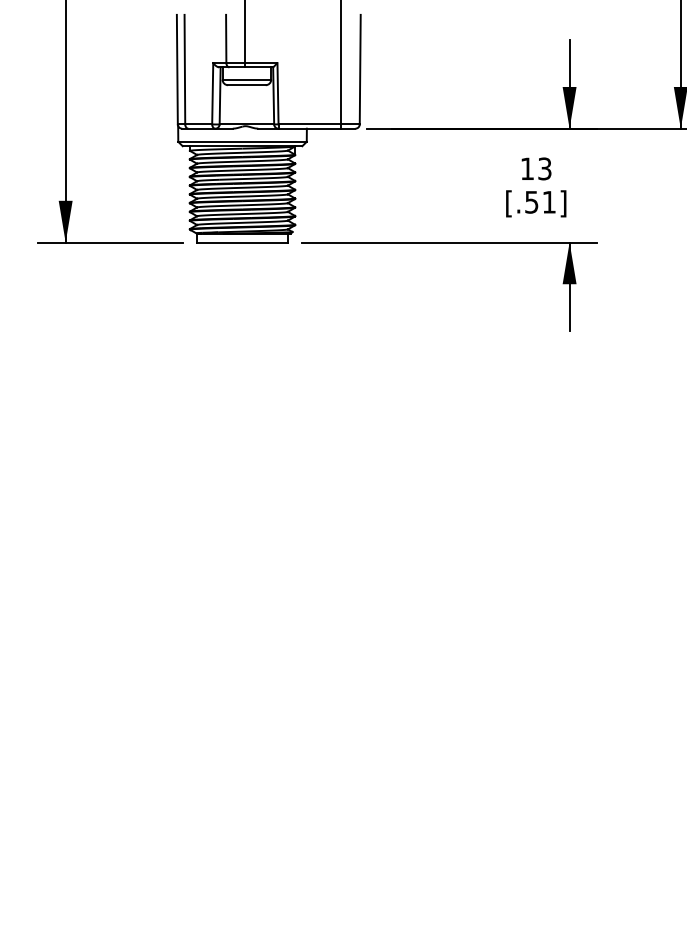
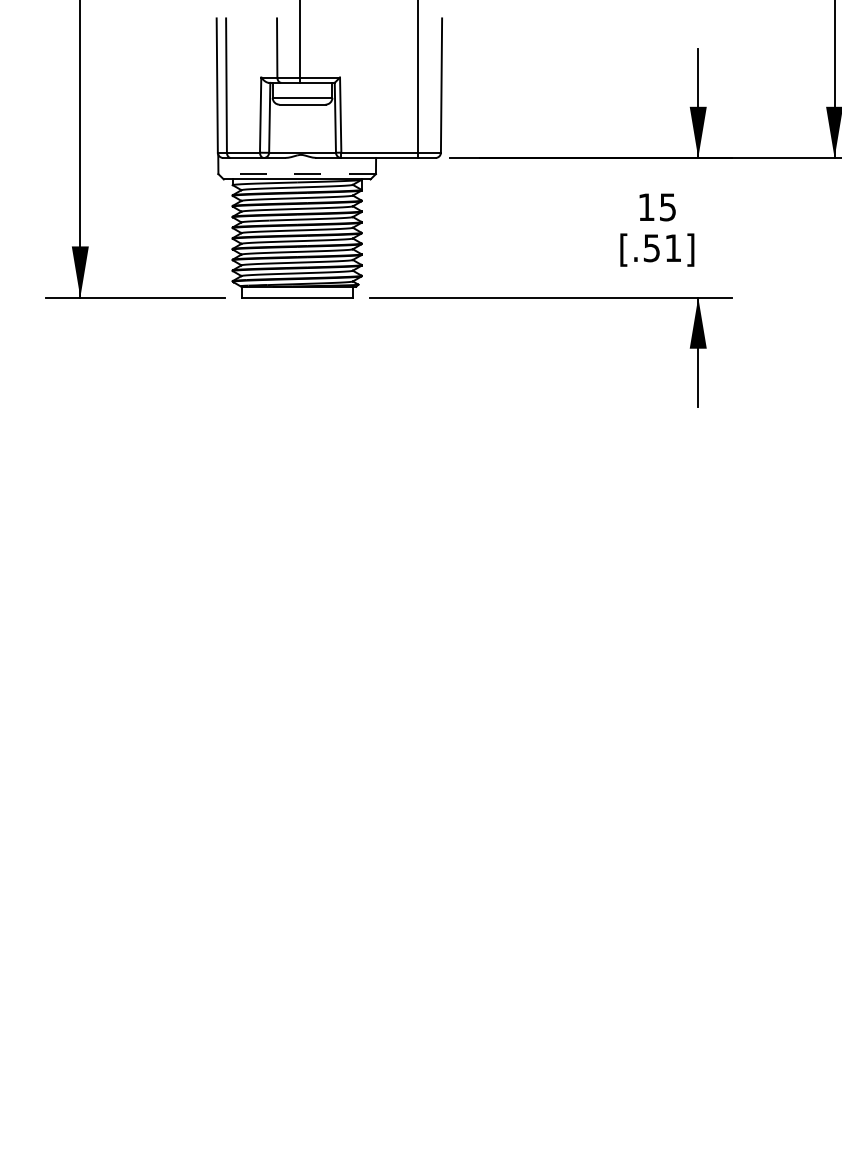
line: (242, 142) -> (297, 174), solid -> dashed
text: (544, 168) -> (667, 206), 13 -> 15

